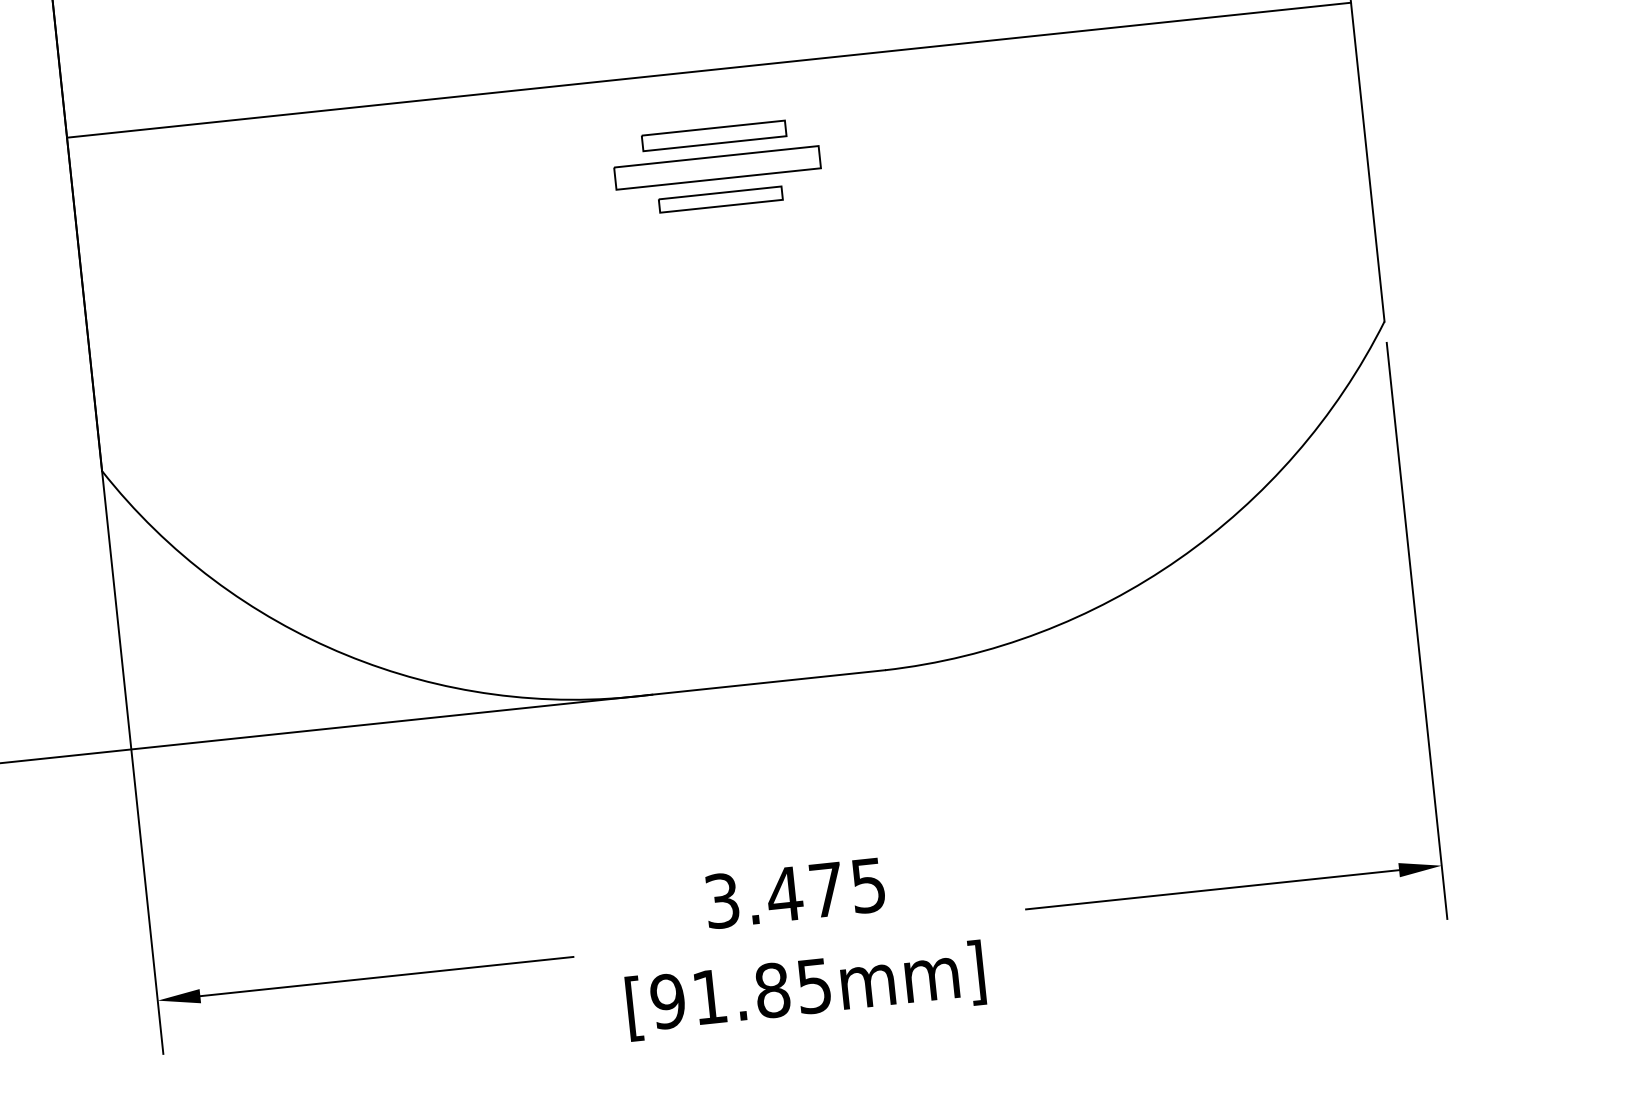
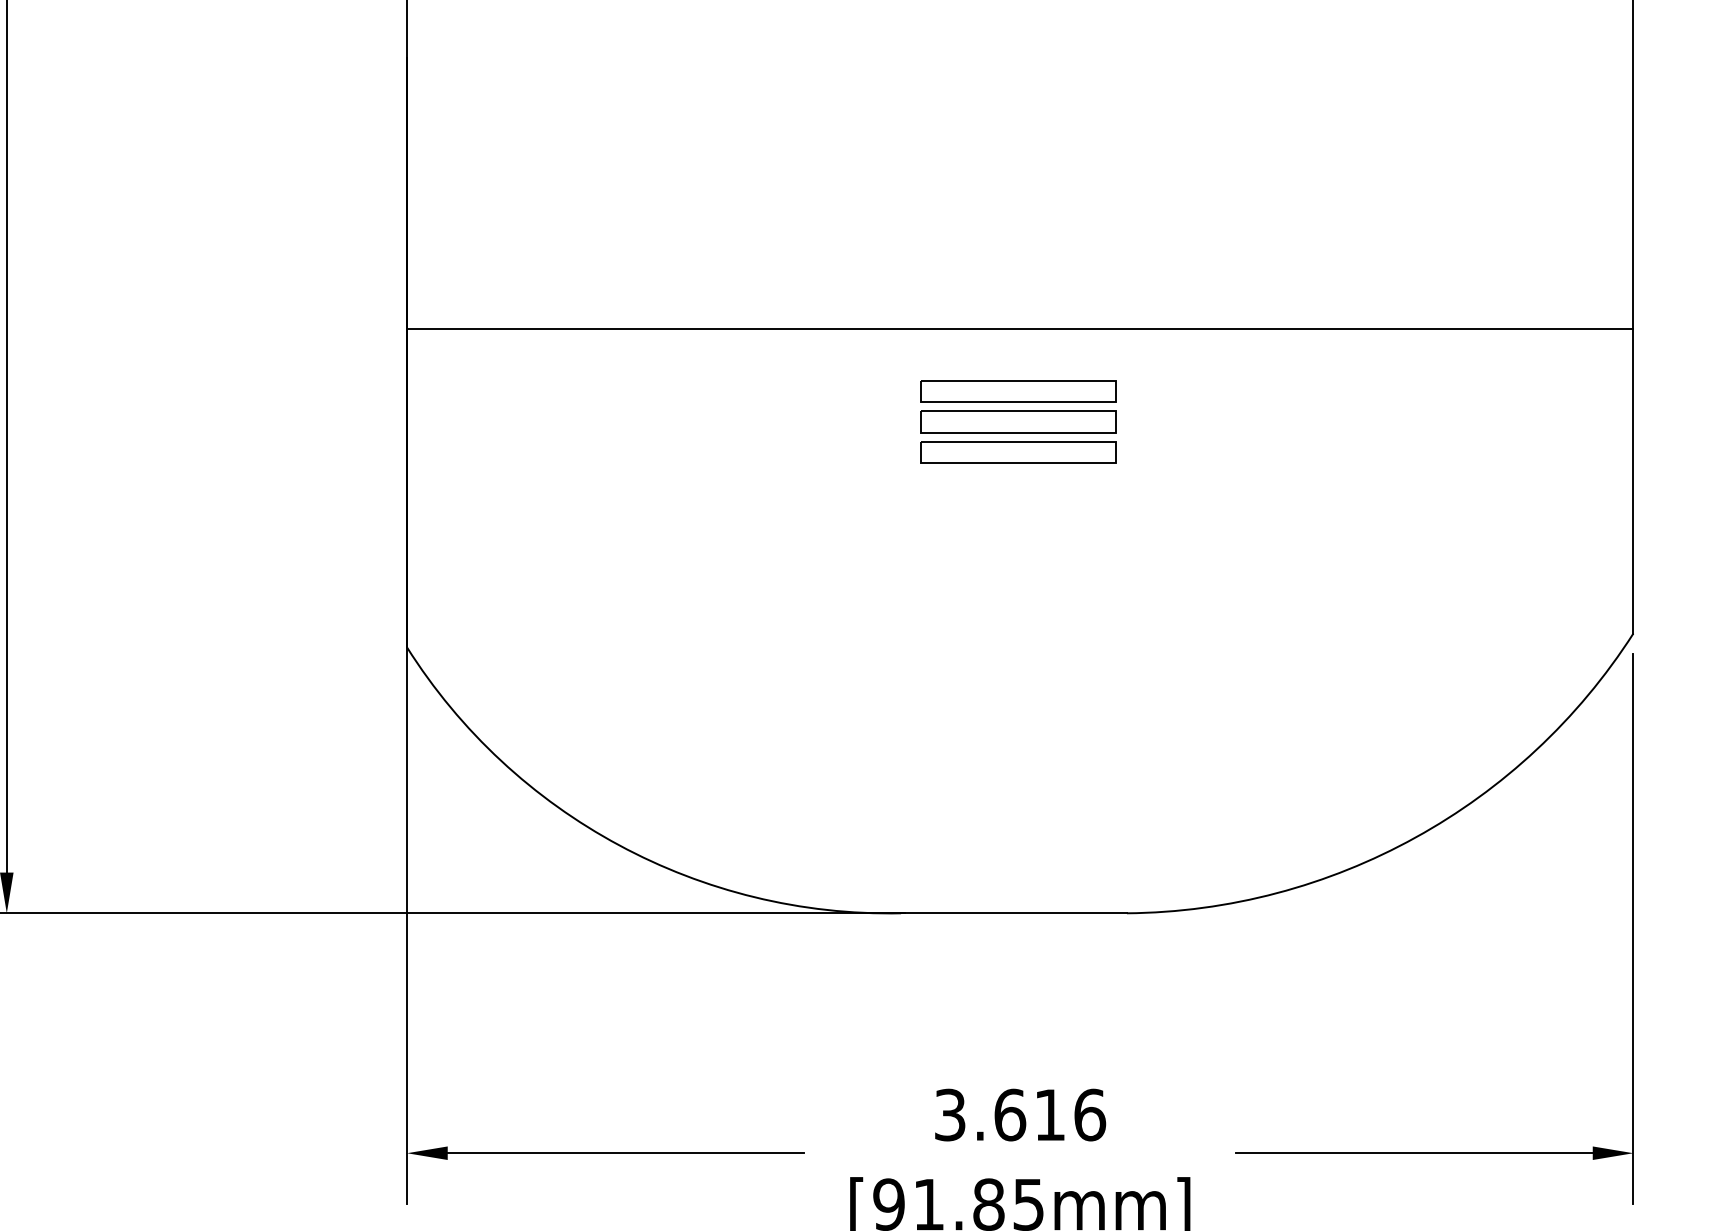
part: (714, 135) -> (1018, 391), size x1.43
part: (720, 199) -> (1018, 452), size x1.67
text: (826, 889) -> (1049, 1114), 3.475 -> 3.616

